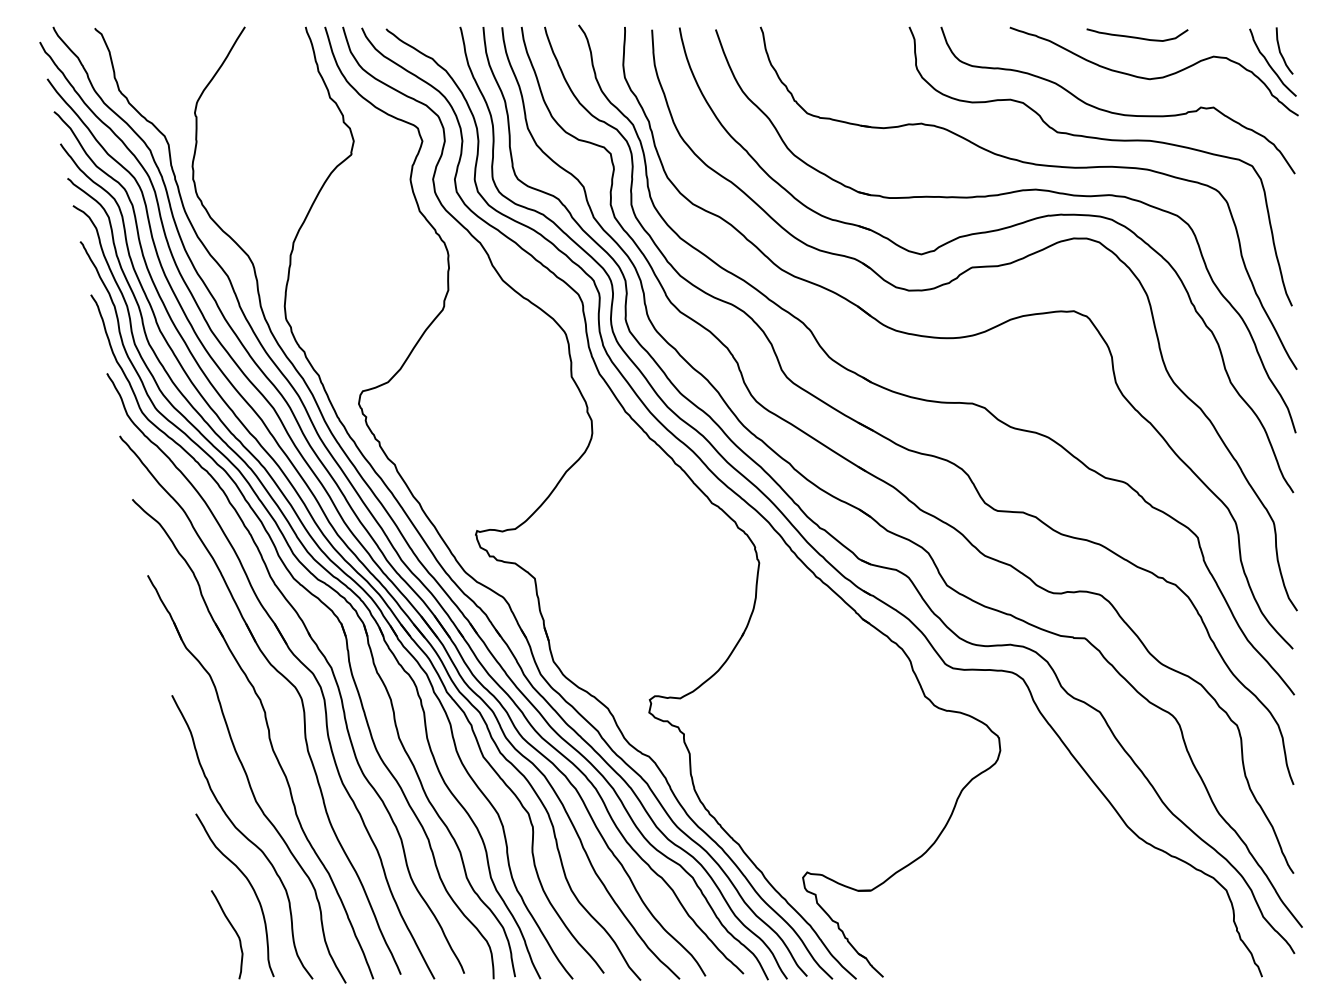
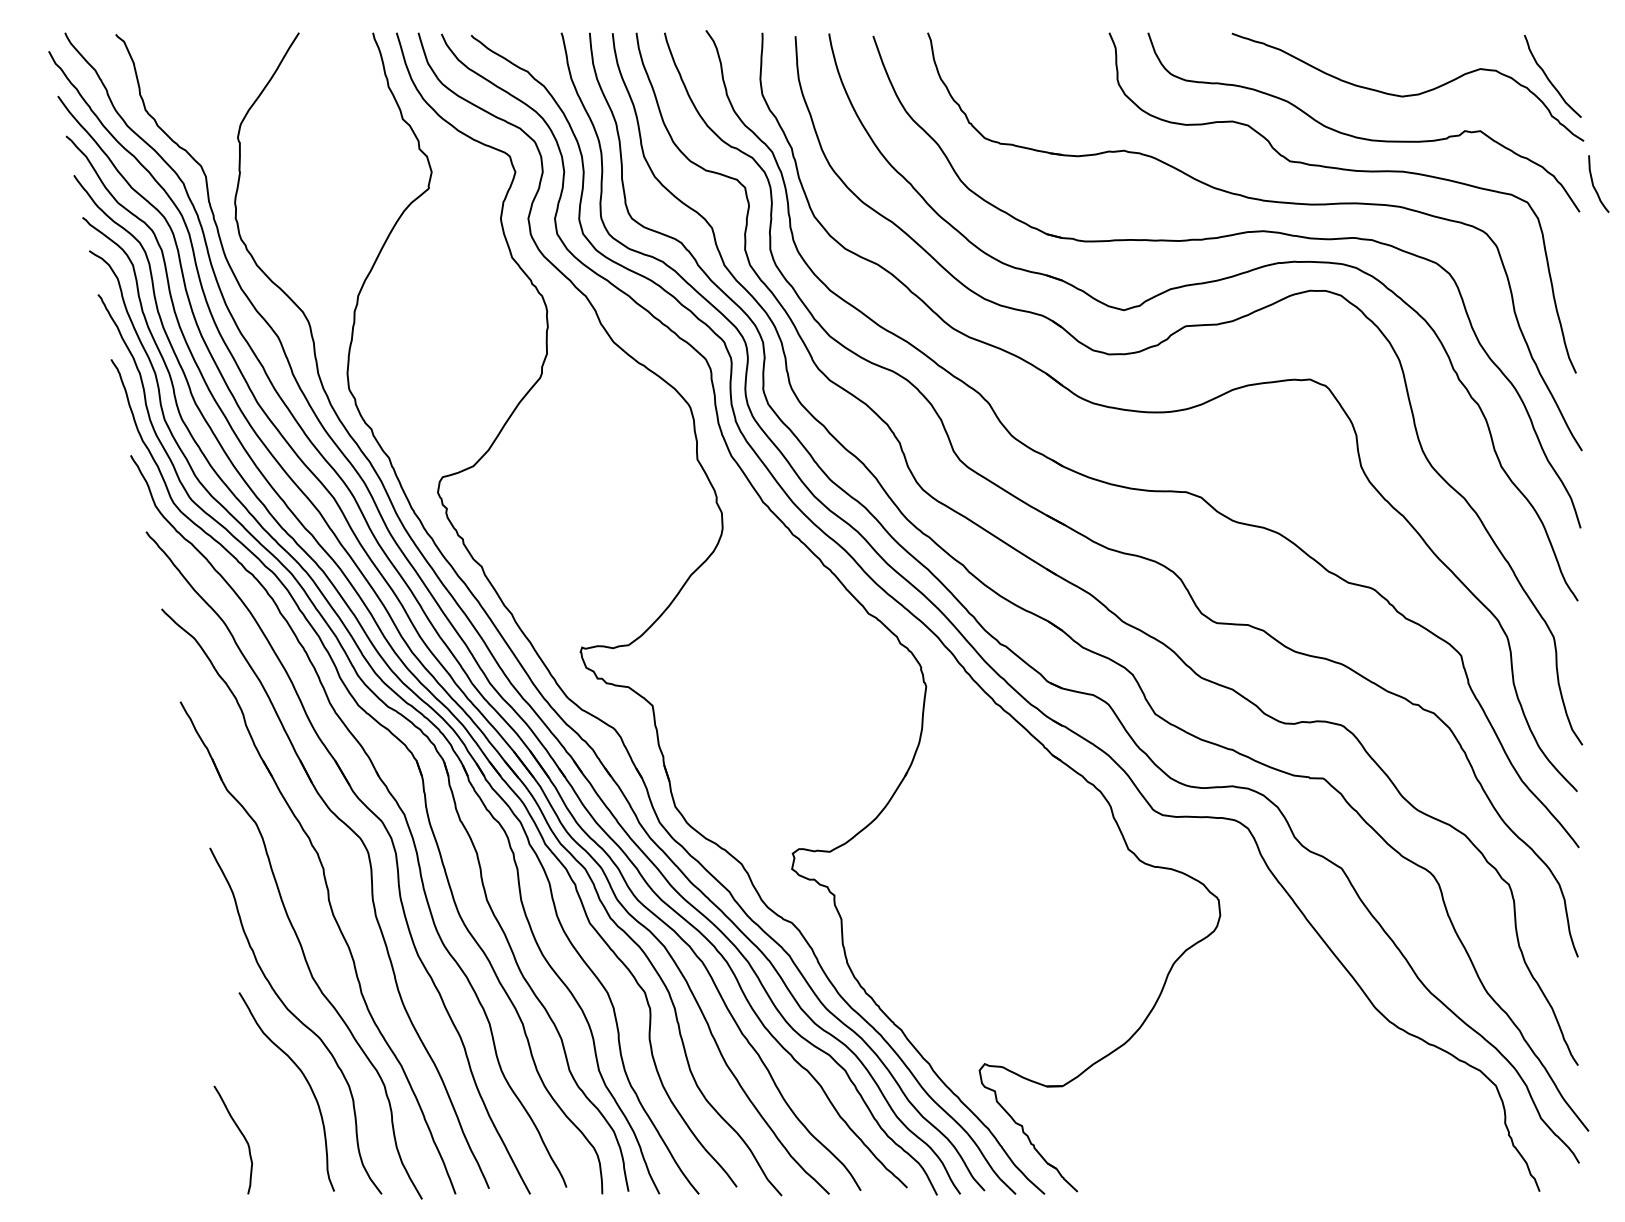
curve: (1136, 36) -> (1386, 44), removed
curve: (1281, 52) -> (1594, 185), moved
curve: (233, 930) -> (241, 1134), moved

